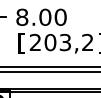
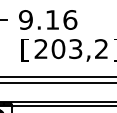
text: (41, 16) -> (48, 18), 8.00 -> 9.16

